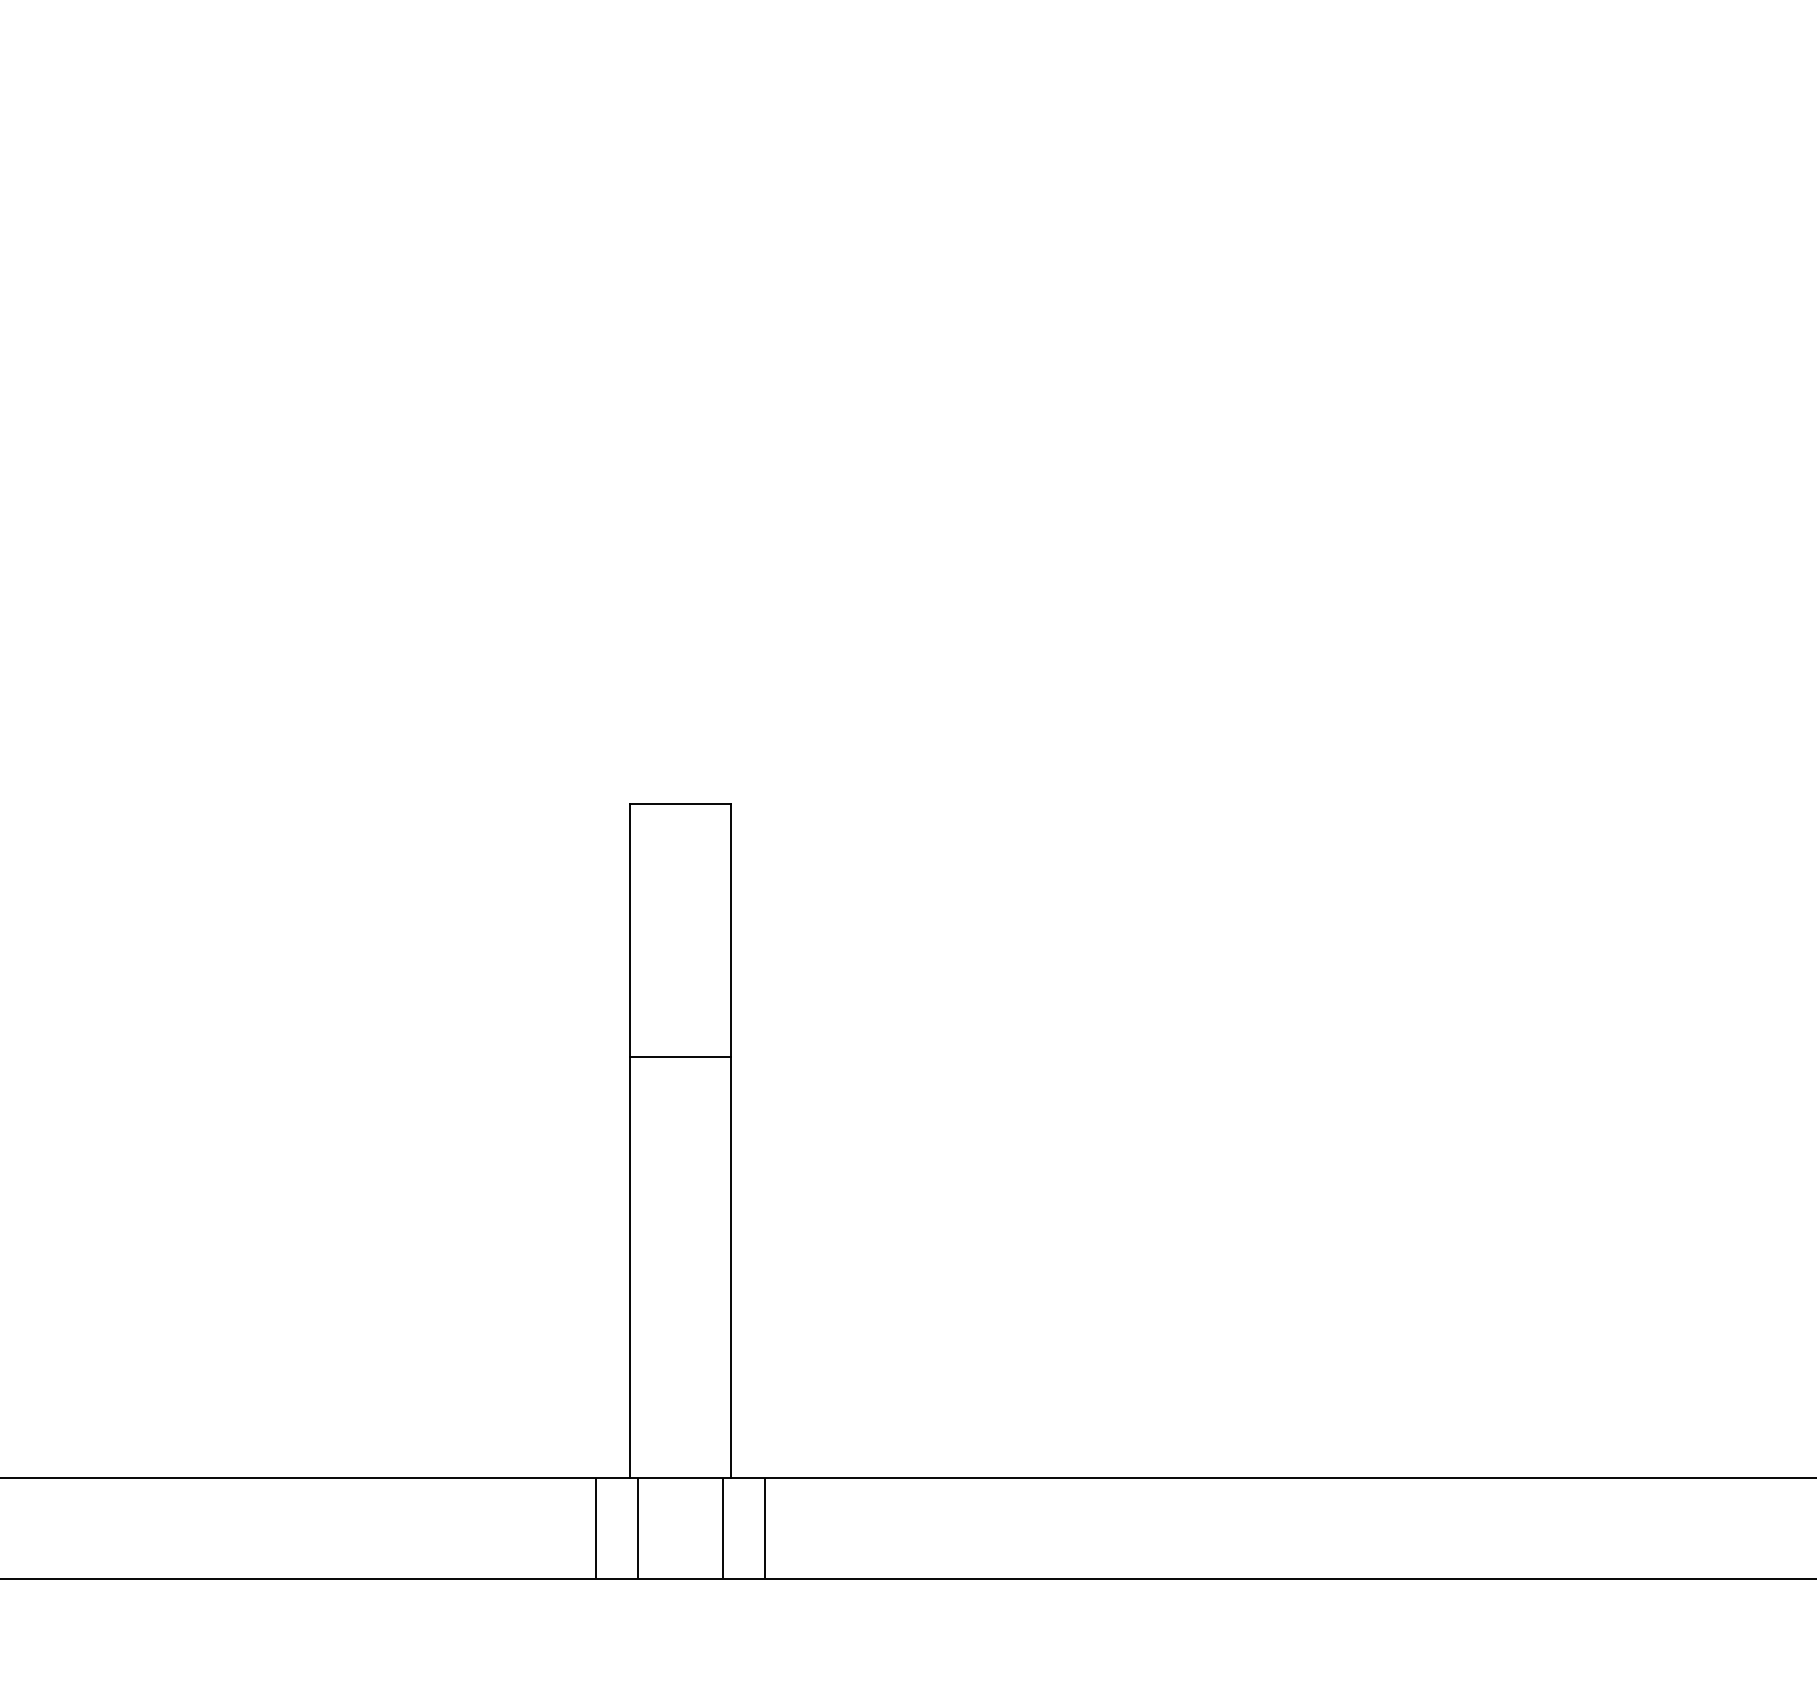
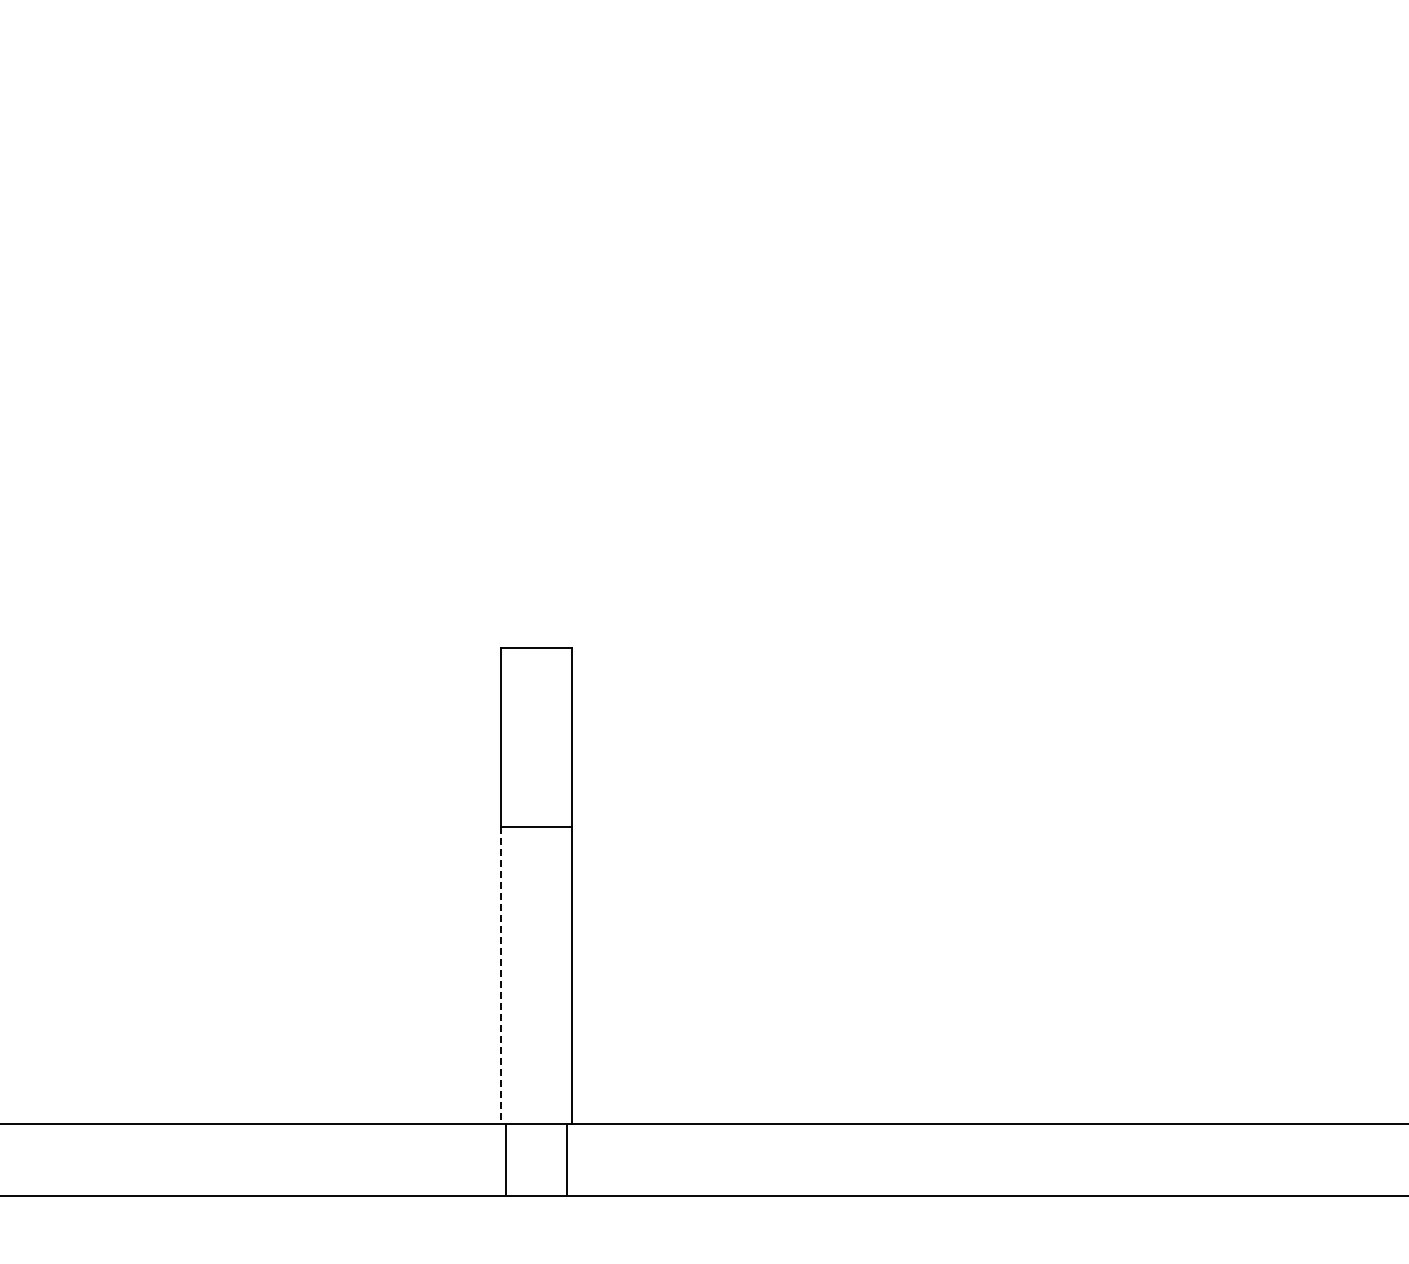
line: (629, 1267) -> (500, 975), solid -> dashed
line: (595, 1527) -> (476, 1159), removed
line: (765, 1527) -> (596, 1159), removed

